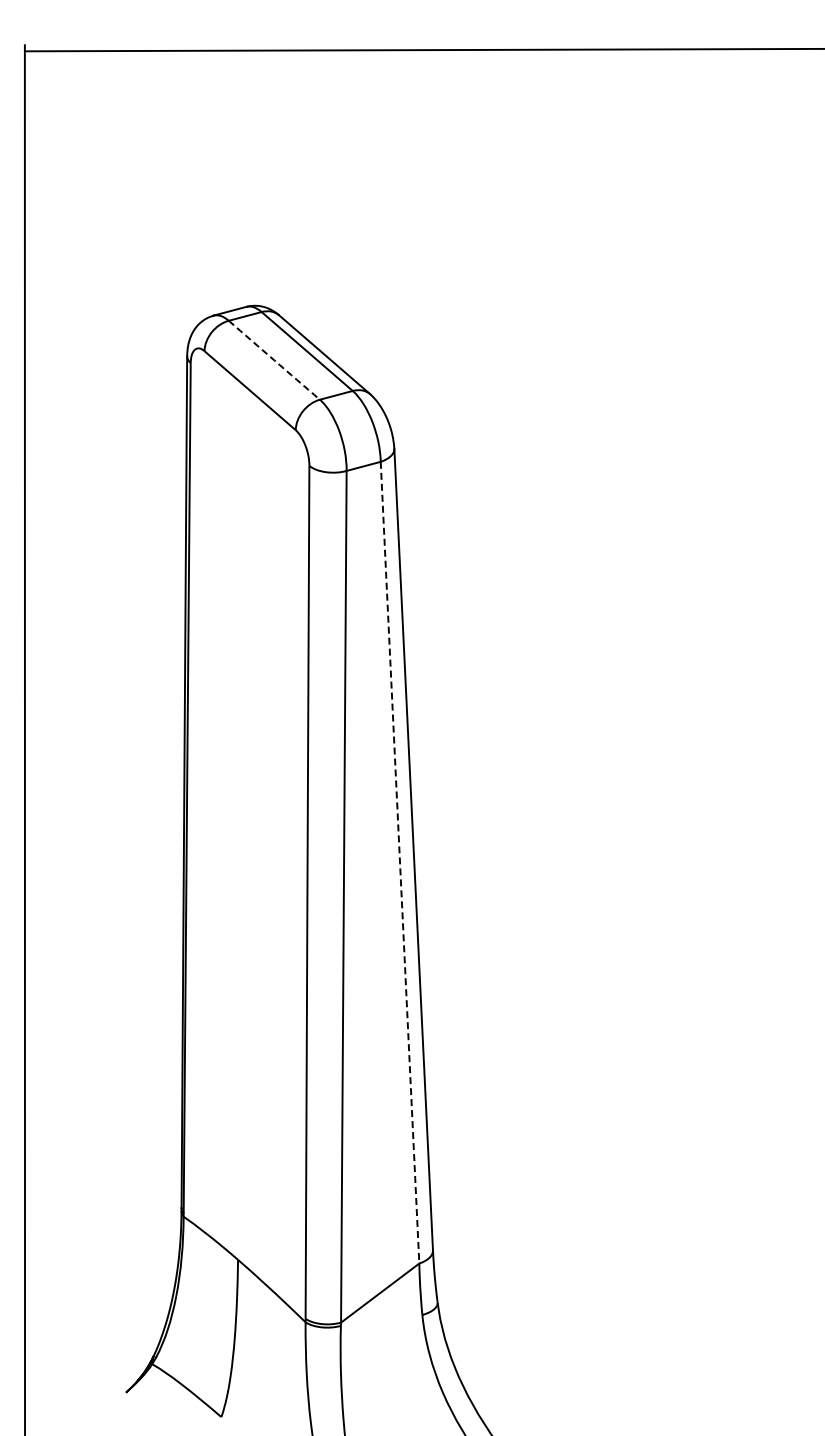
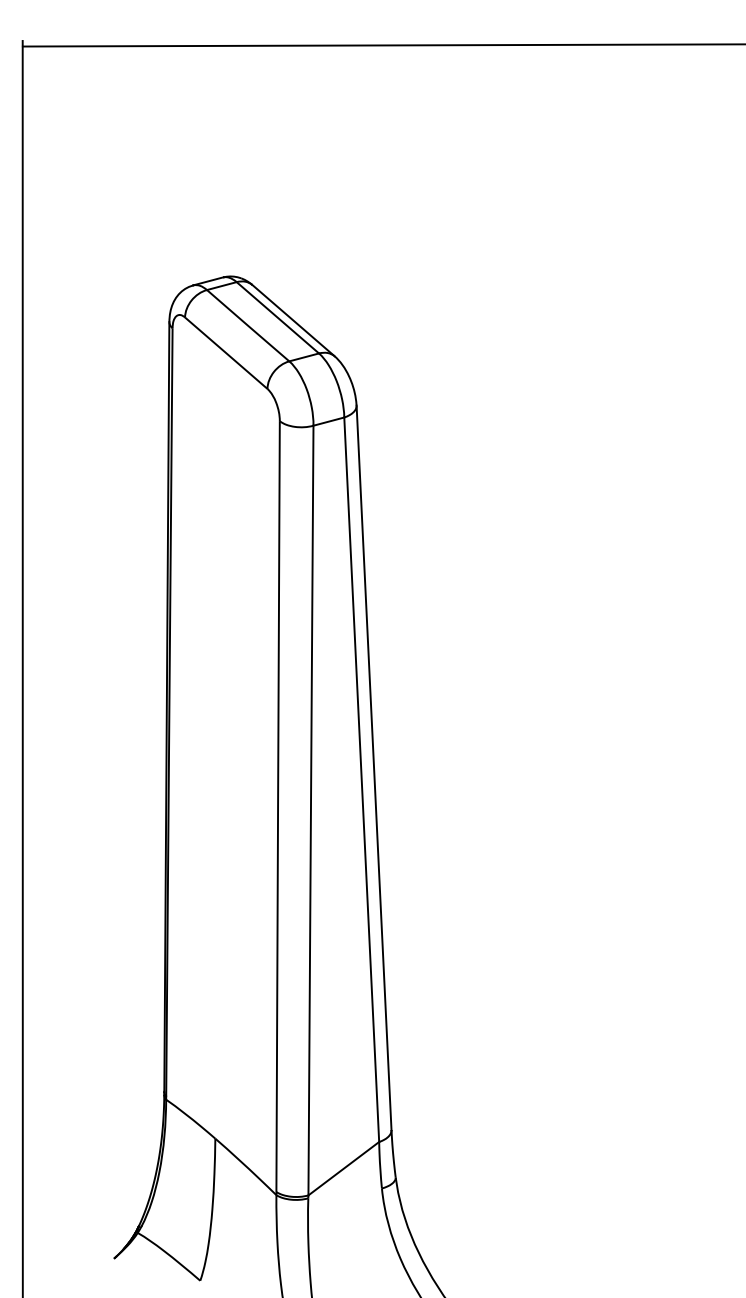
arc: (274, 360) -> (248, 325), dashed -> solid
line: (400, 863) -> (362, 780), dashed -> solid

